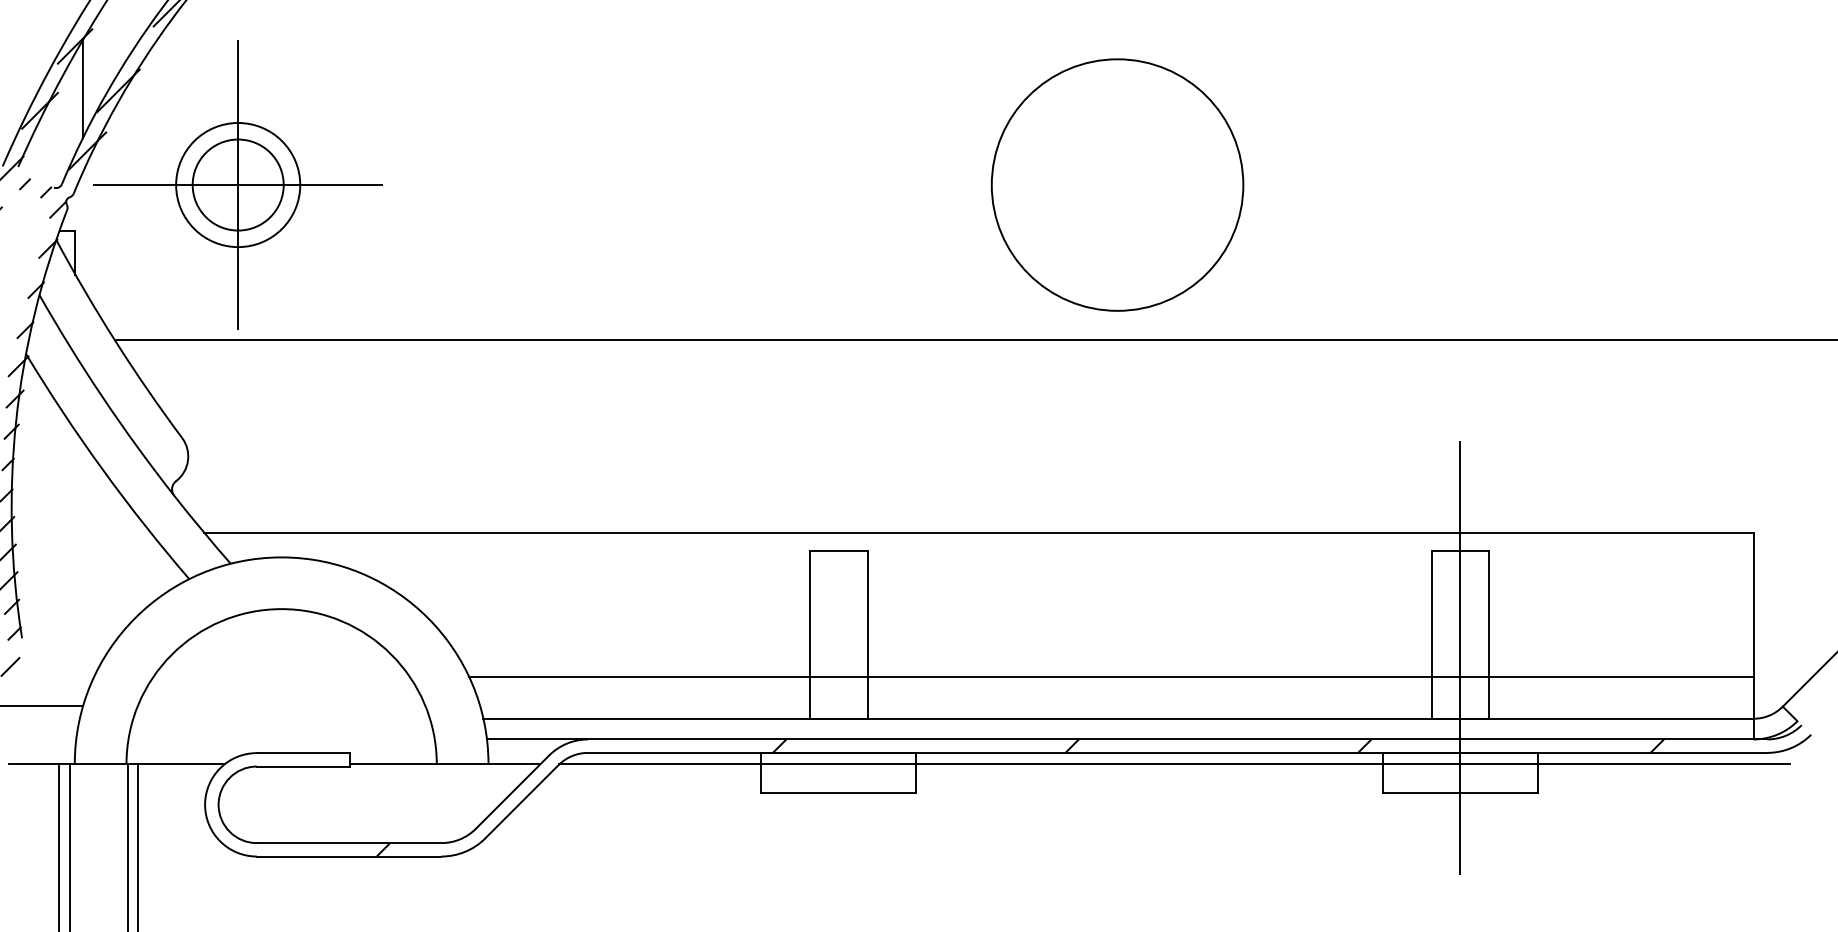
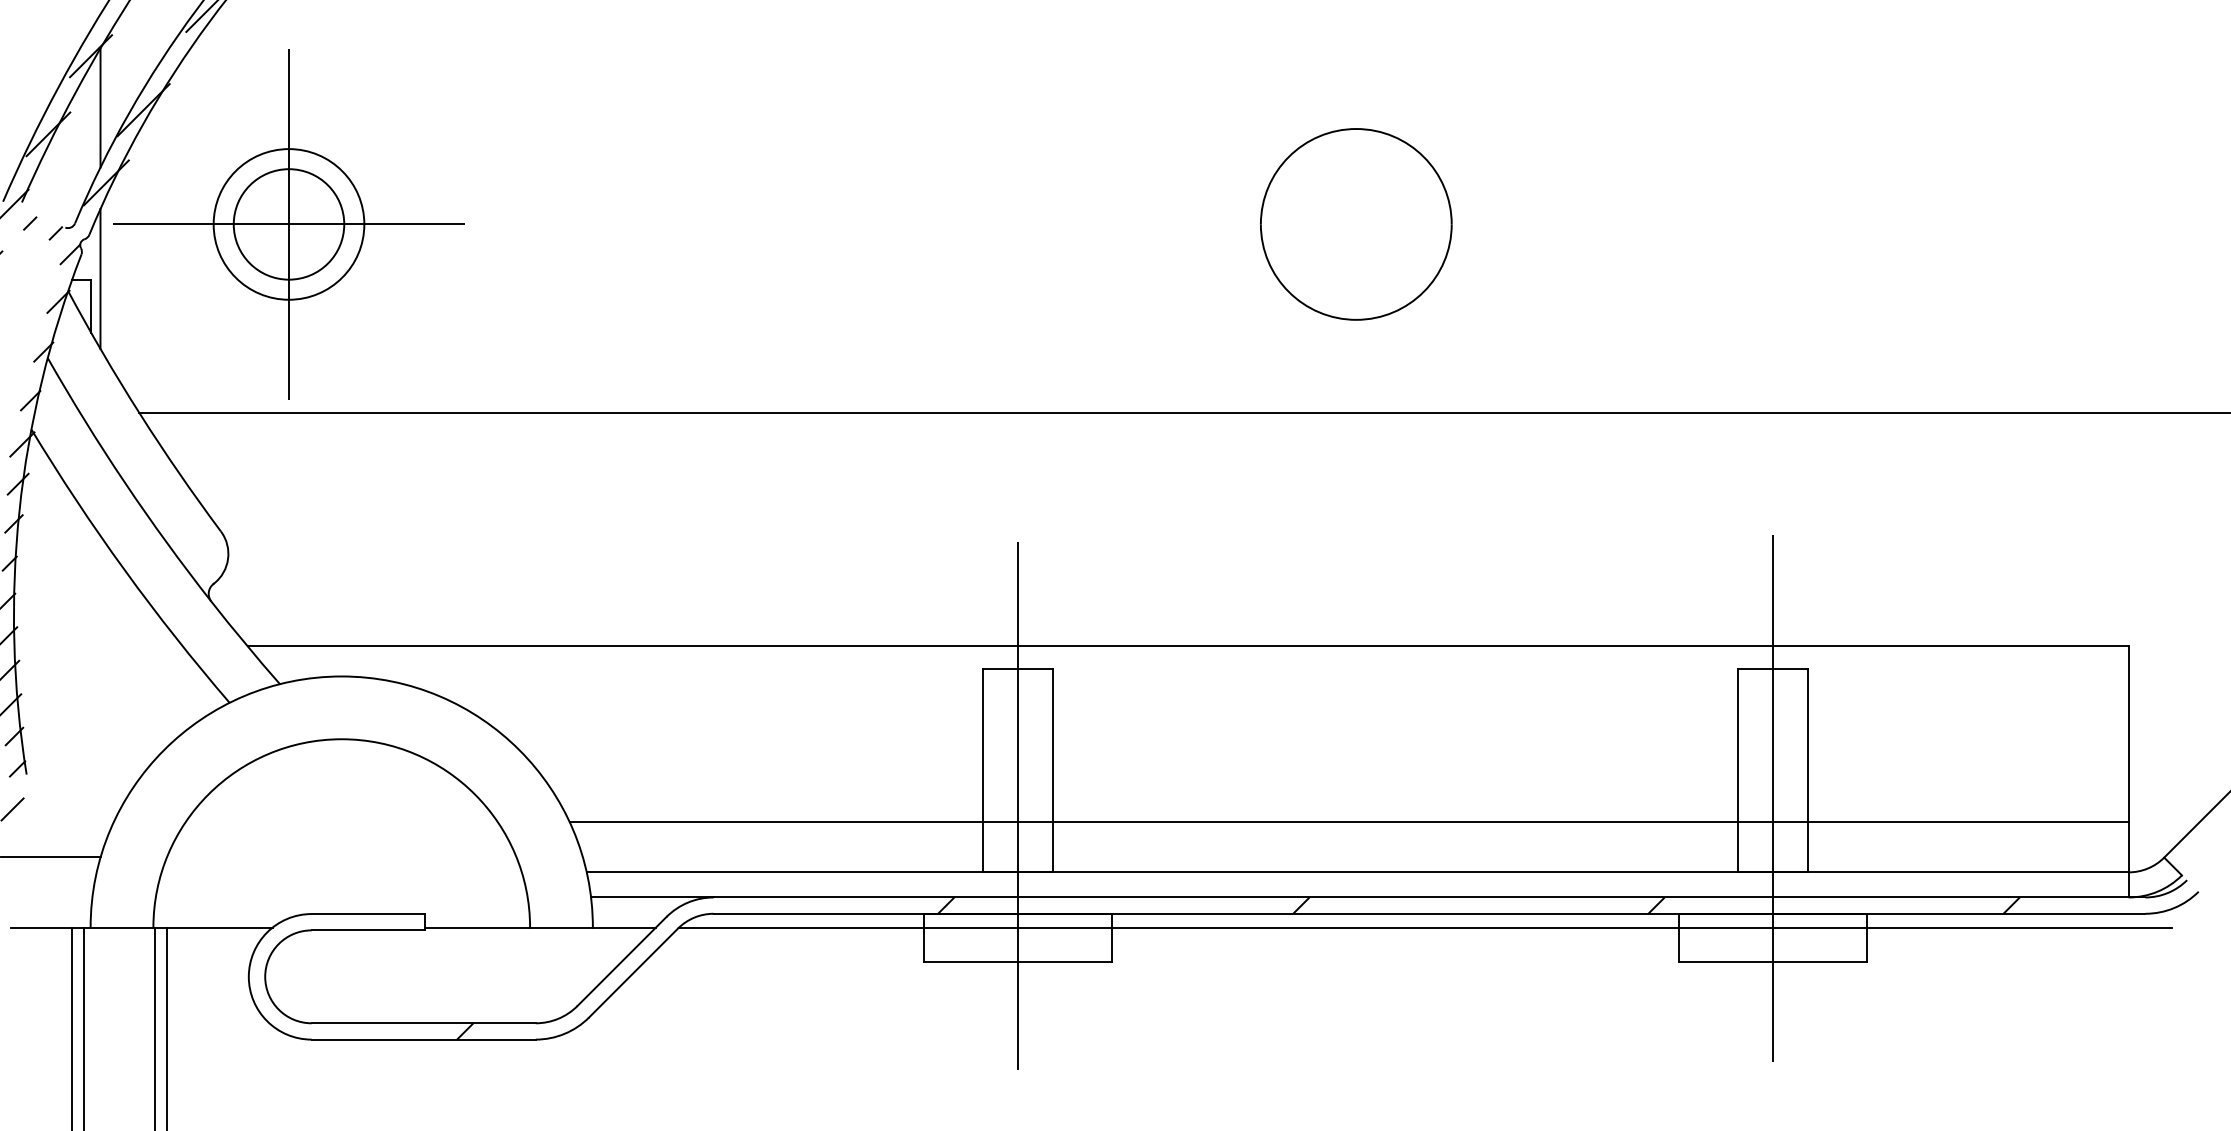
part: (1116, 184) -> (1355, 223), size x0.62
line: (82, 229) -> (99, 278), added
line: (838, 663) -> (1017, 805), added

